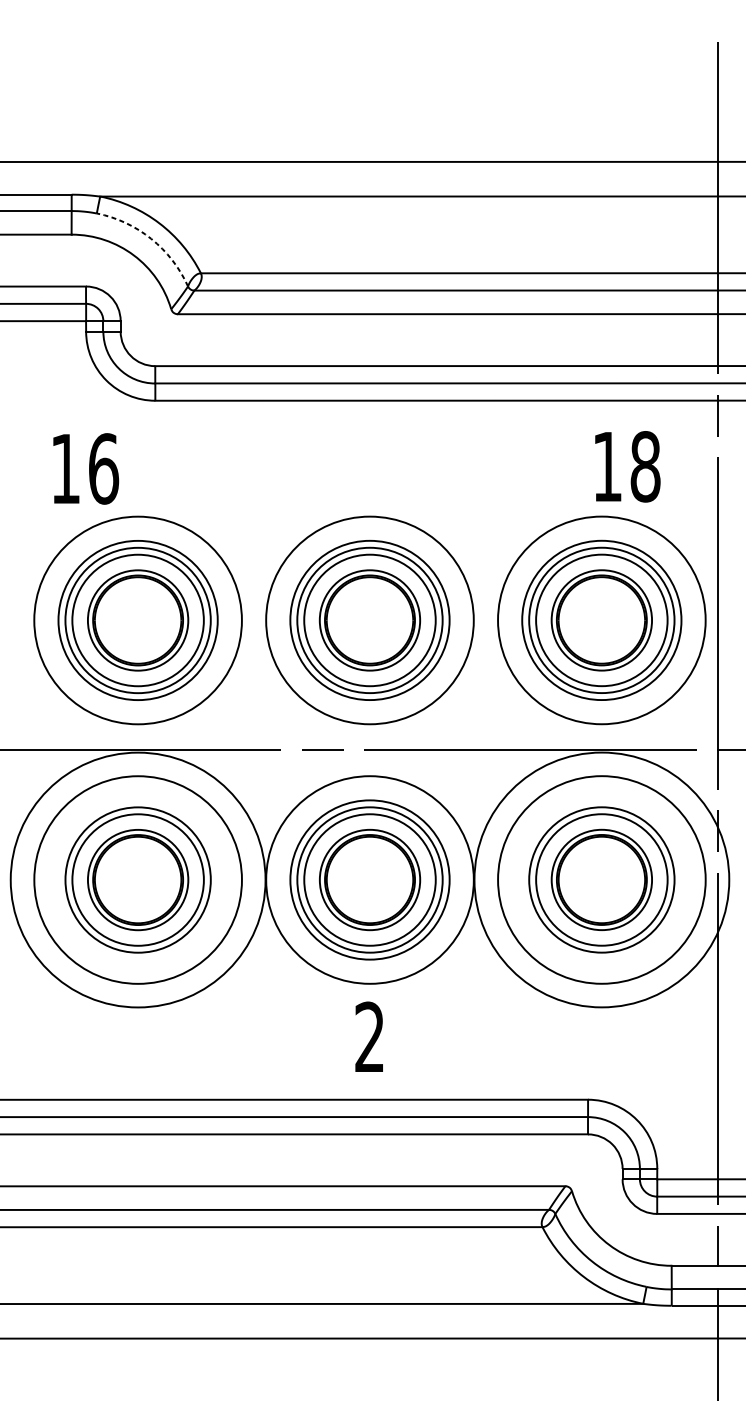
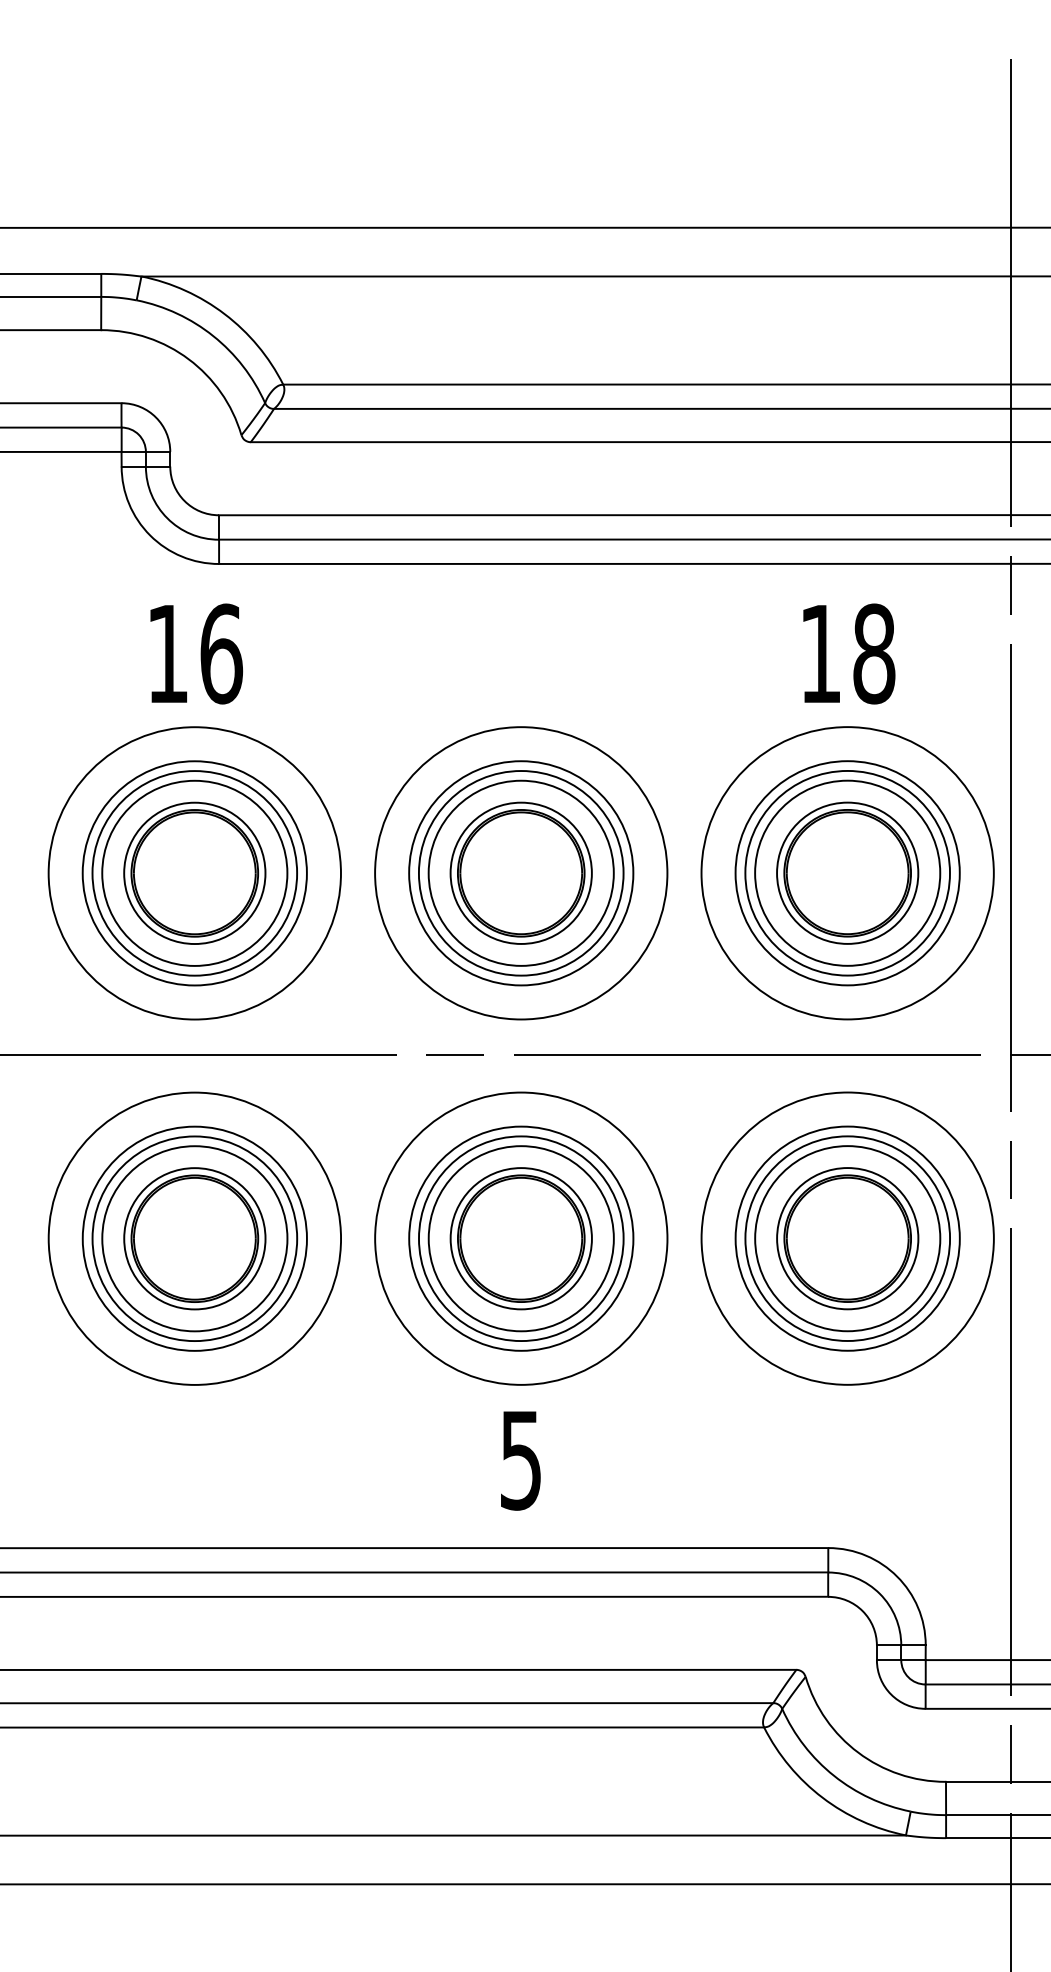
arc: (151, 239) -> (213, 336), dashed -> solid
text: (627, 466) -> (849, 653), moved
text: (86, 468) -> (196, 653), moved
circle: (137, 879) -> (194, 1238), size x0.62
circle: (601, 879) -> (847, 1238), size x0.62
text: (369, 1036) -> (520, 1459), 2 -> 5

